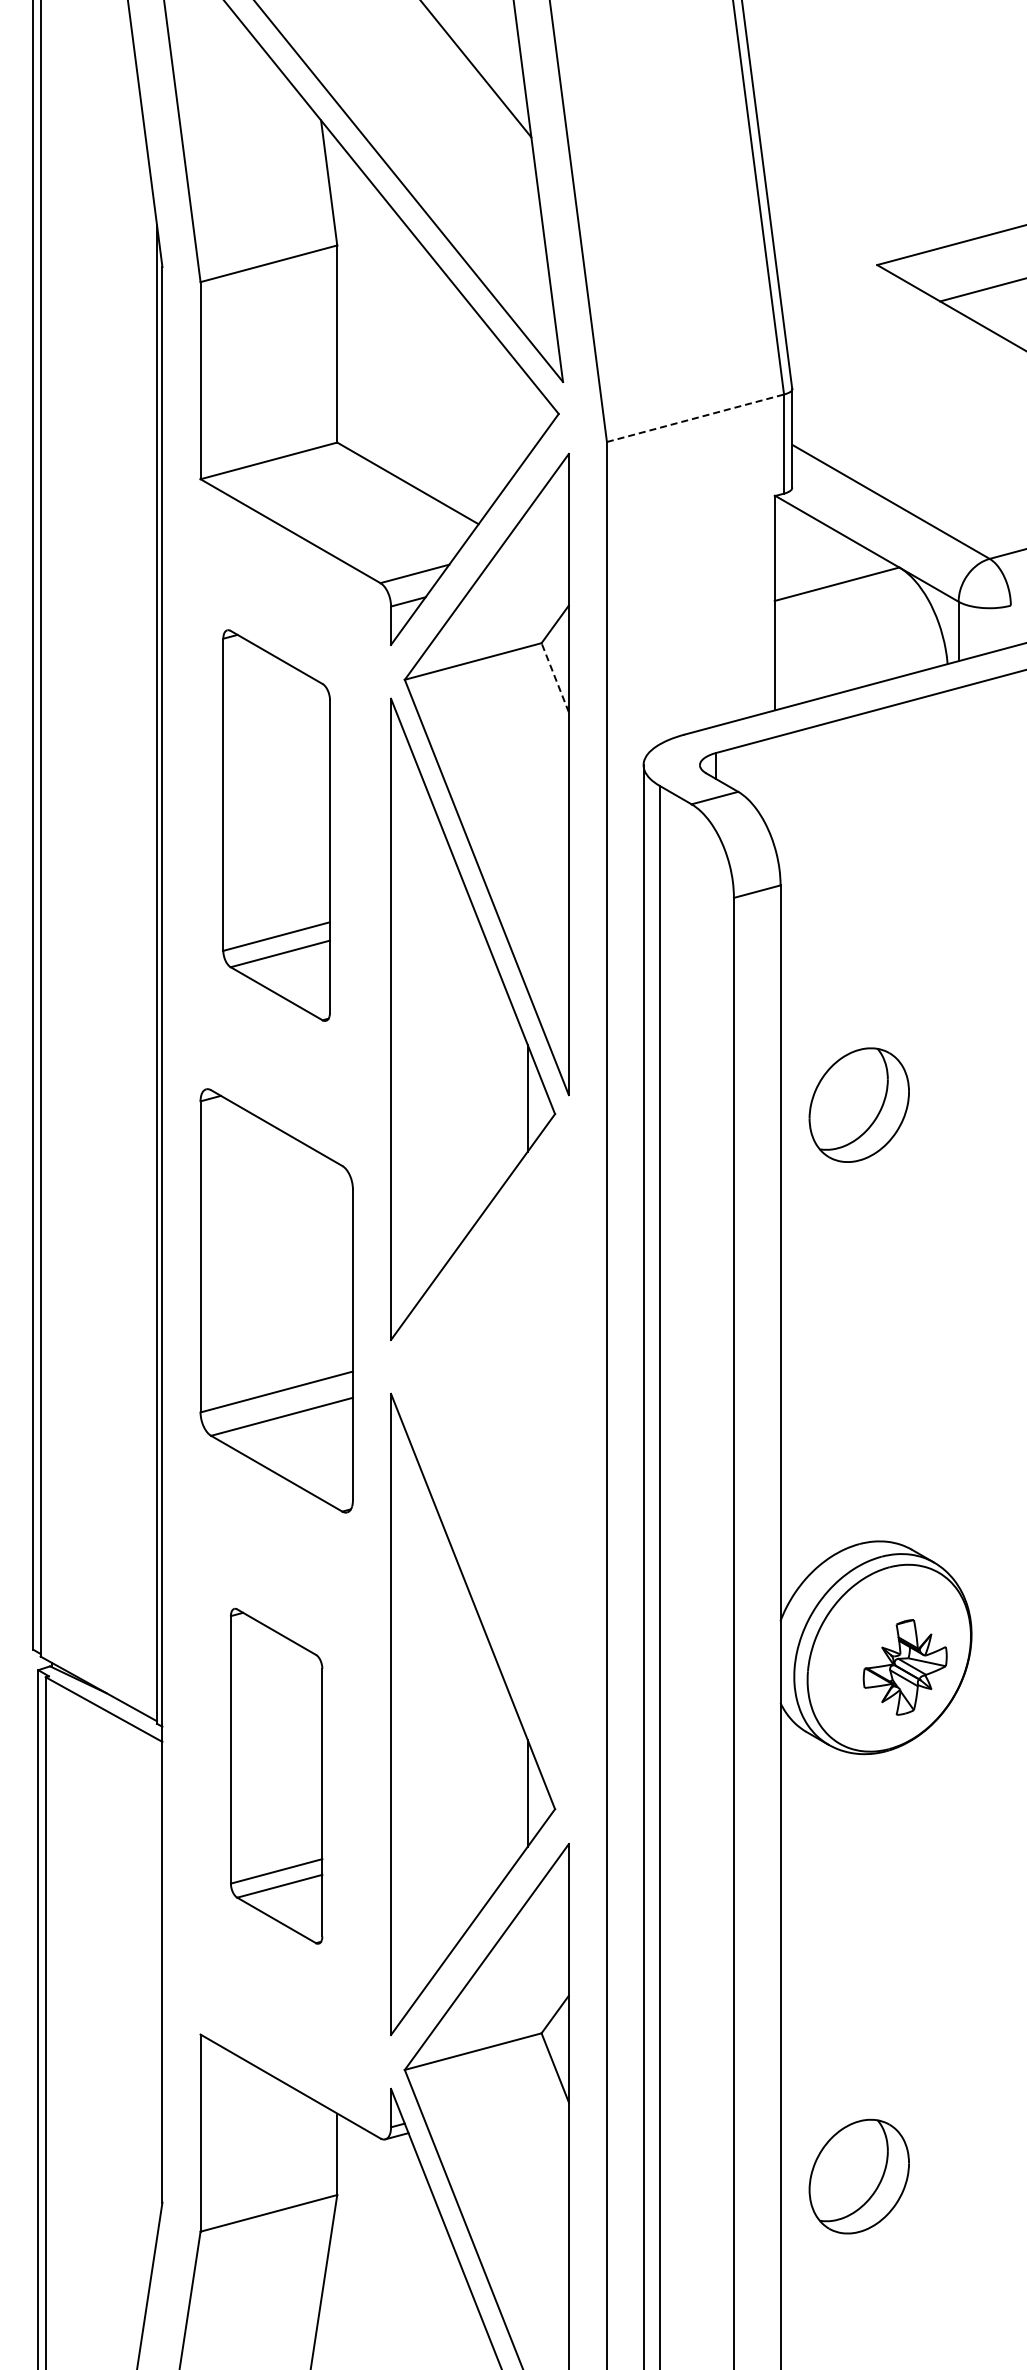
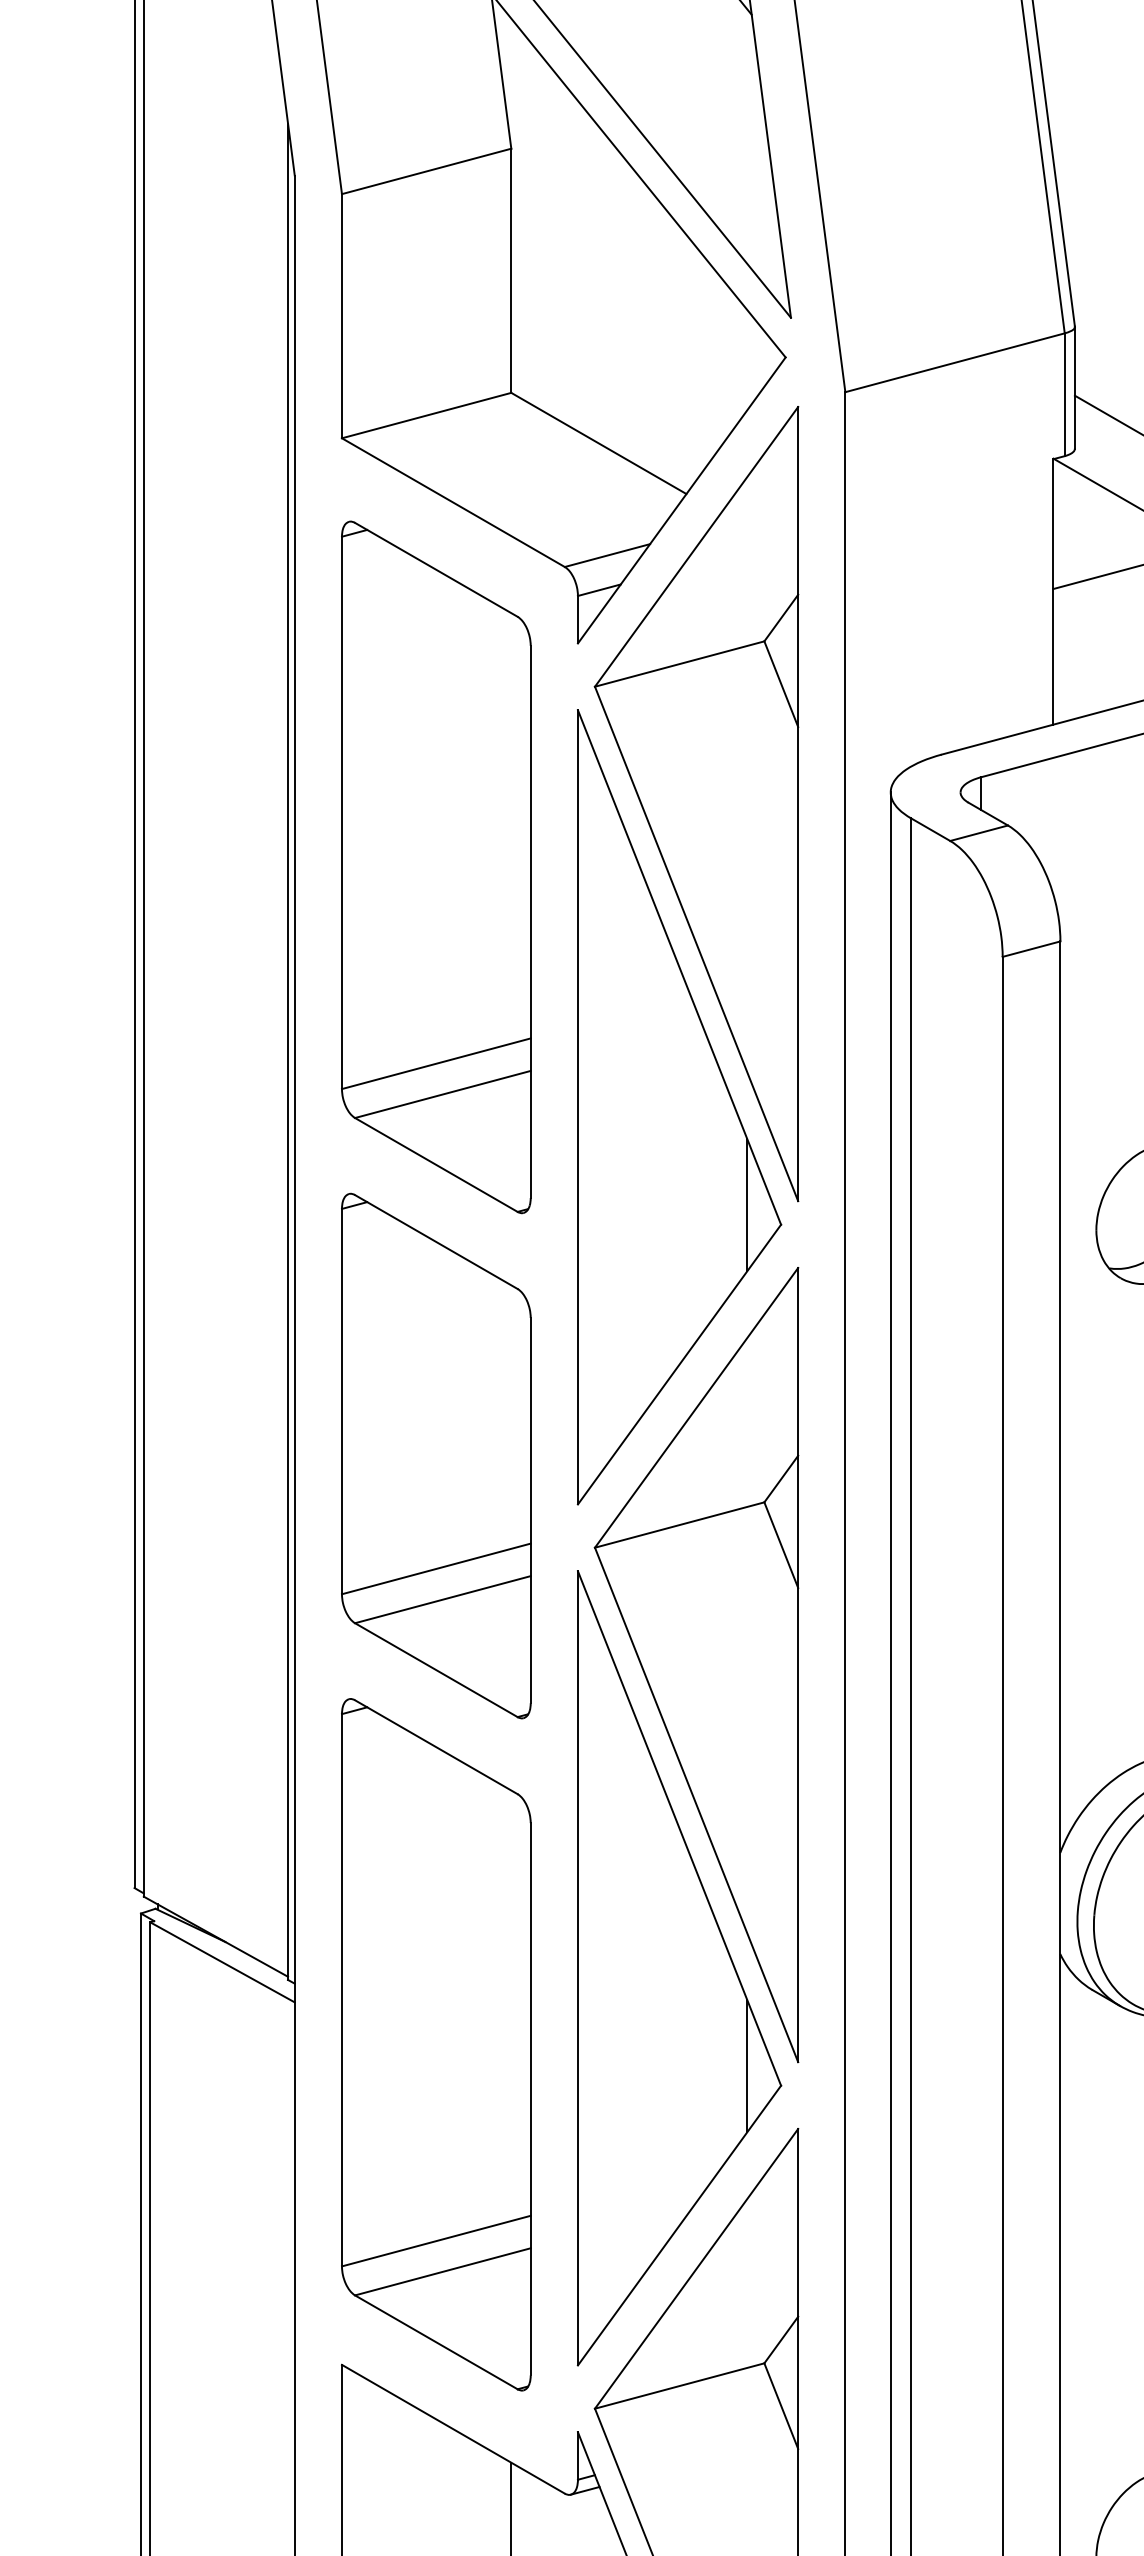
line: (695, 418) -> (955, 363), dashed -> solid
line: (555, 677) -> (781, 683), dashed -> solid
part: (276, 825) -> (436, 867), size x1.43
part: (486, 1469) -> (696, 1664), added
part: (276, 1776) -> (436, 2045), size x1.67

